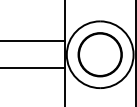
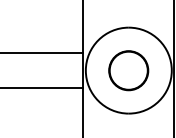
circle: (99, 54) -> (127, 70), size x0.7

